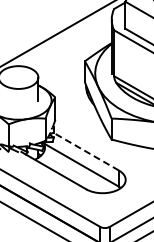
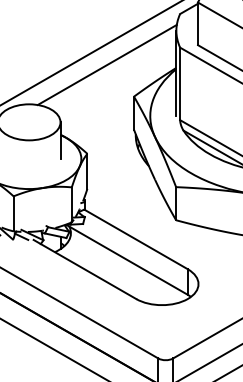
line: (68, 40) -> (108, 63), added
line: (86, 151) -> (136, 239), dashed -> solid

